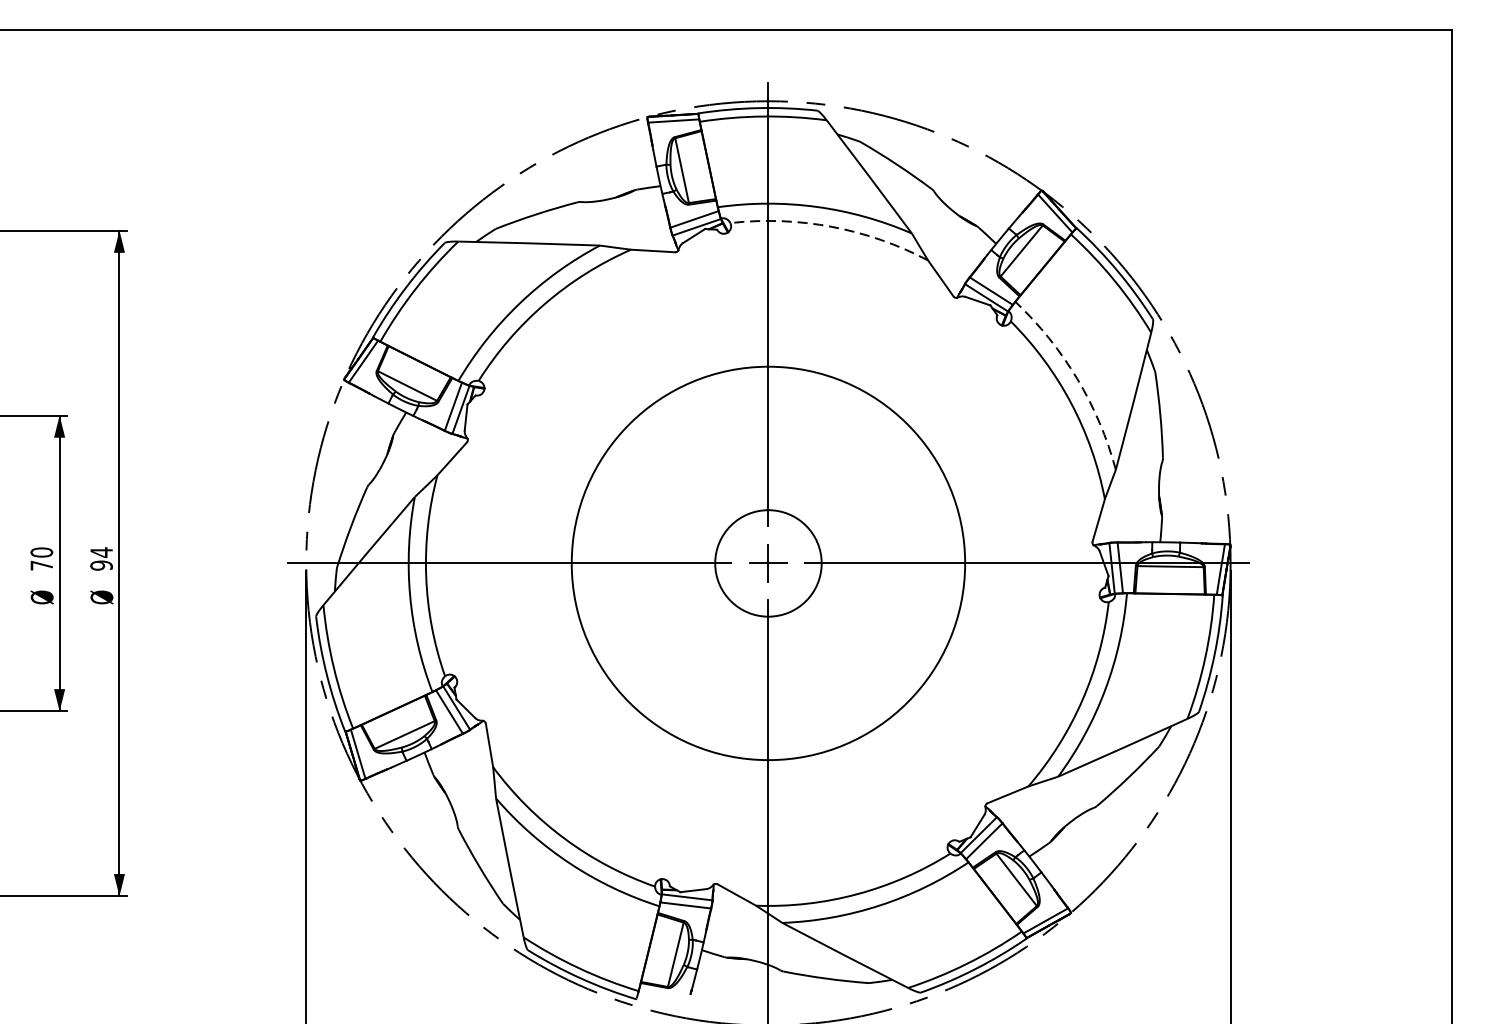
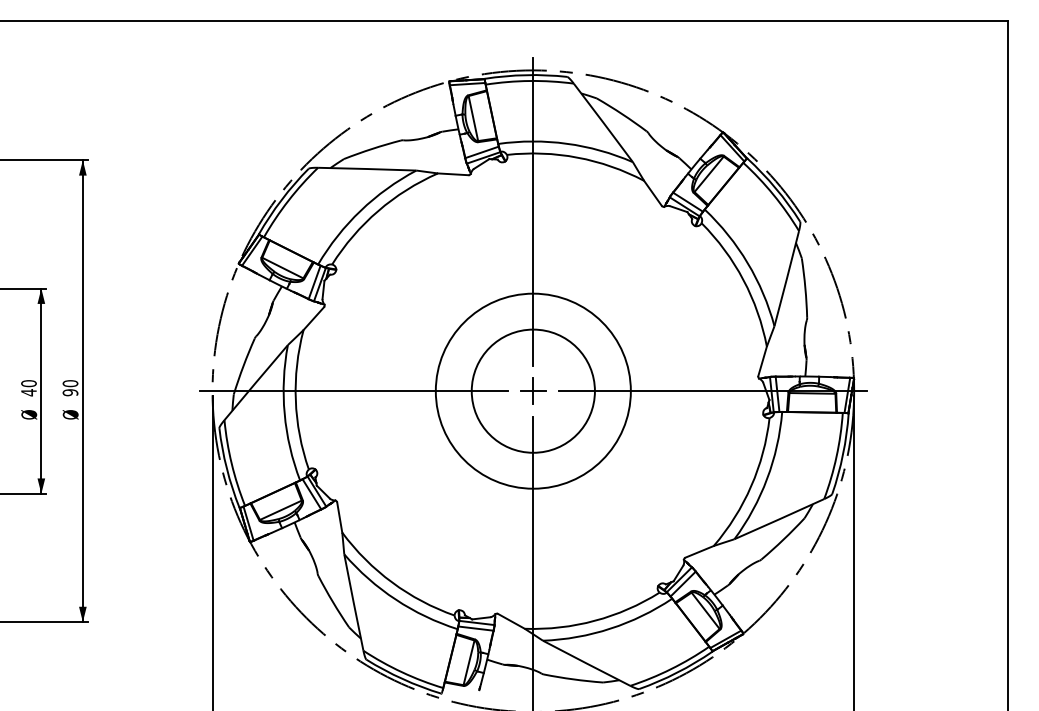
arc: (832, 226) -> (577, 157), dashed -> solid
arc: (1076, 379) -> (747, 263), dashed -> solid
text: (101, 552) -> (70, 383), 94 -> 90
circle: (767, 562) -> (532, 390), size x0.71
circle: (767, 562) -> (532, 390), size x1.67
text: (41, 565) -> (28, 392), 70 -> 40

